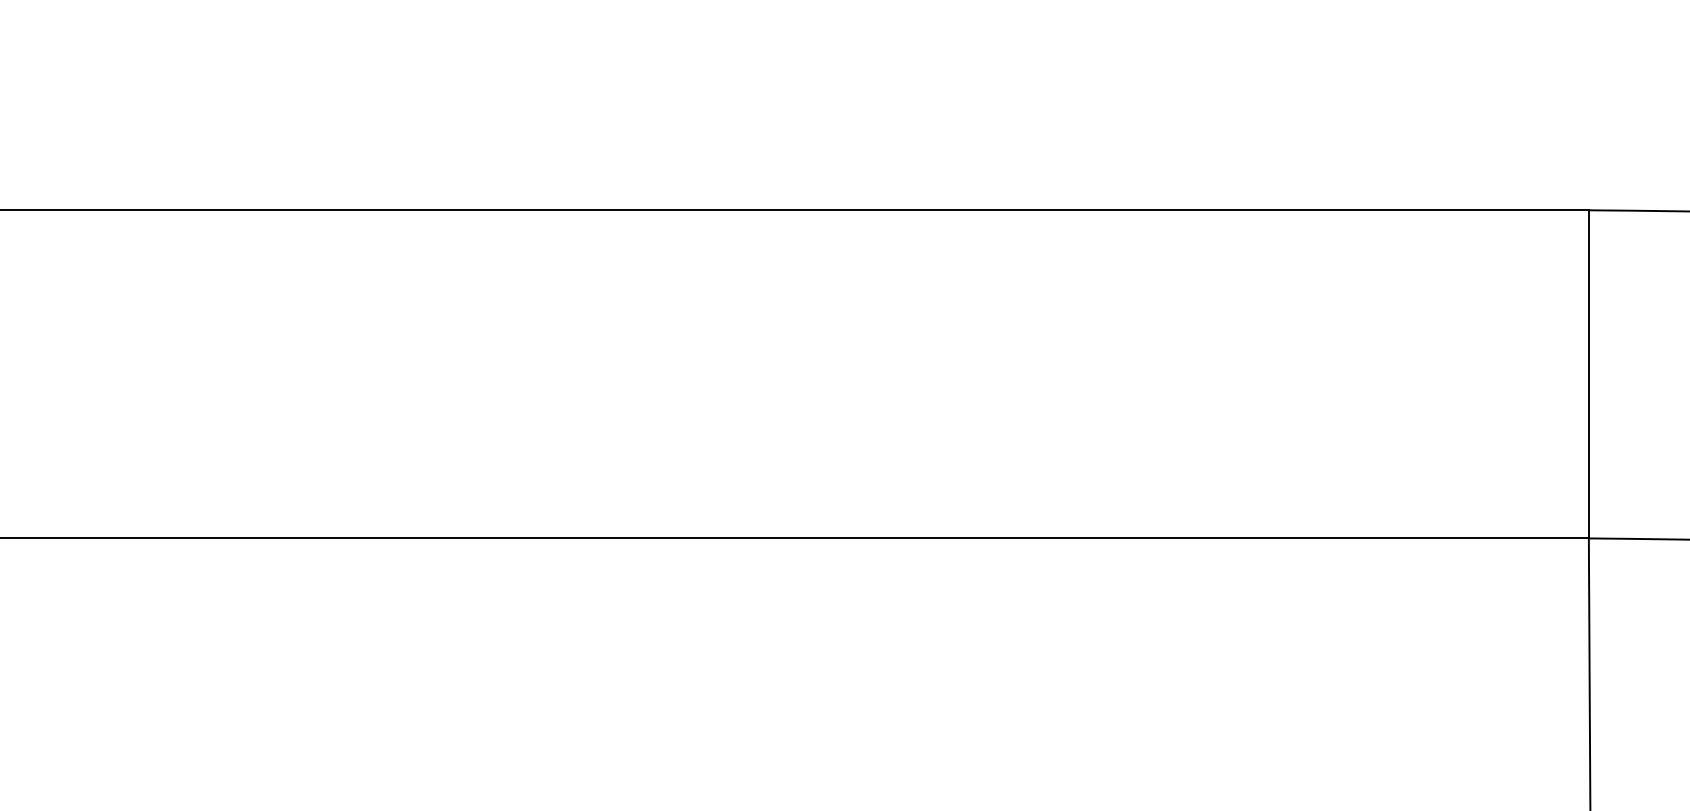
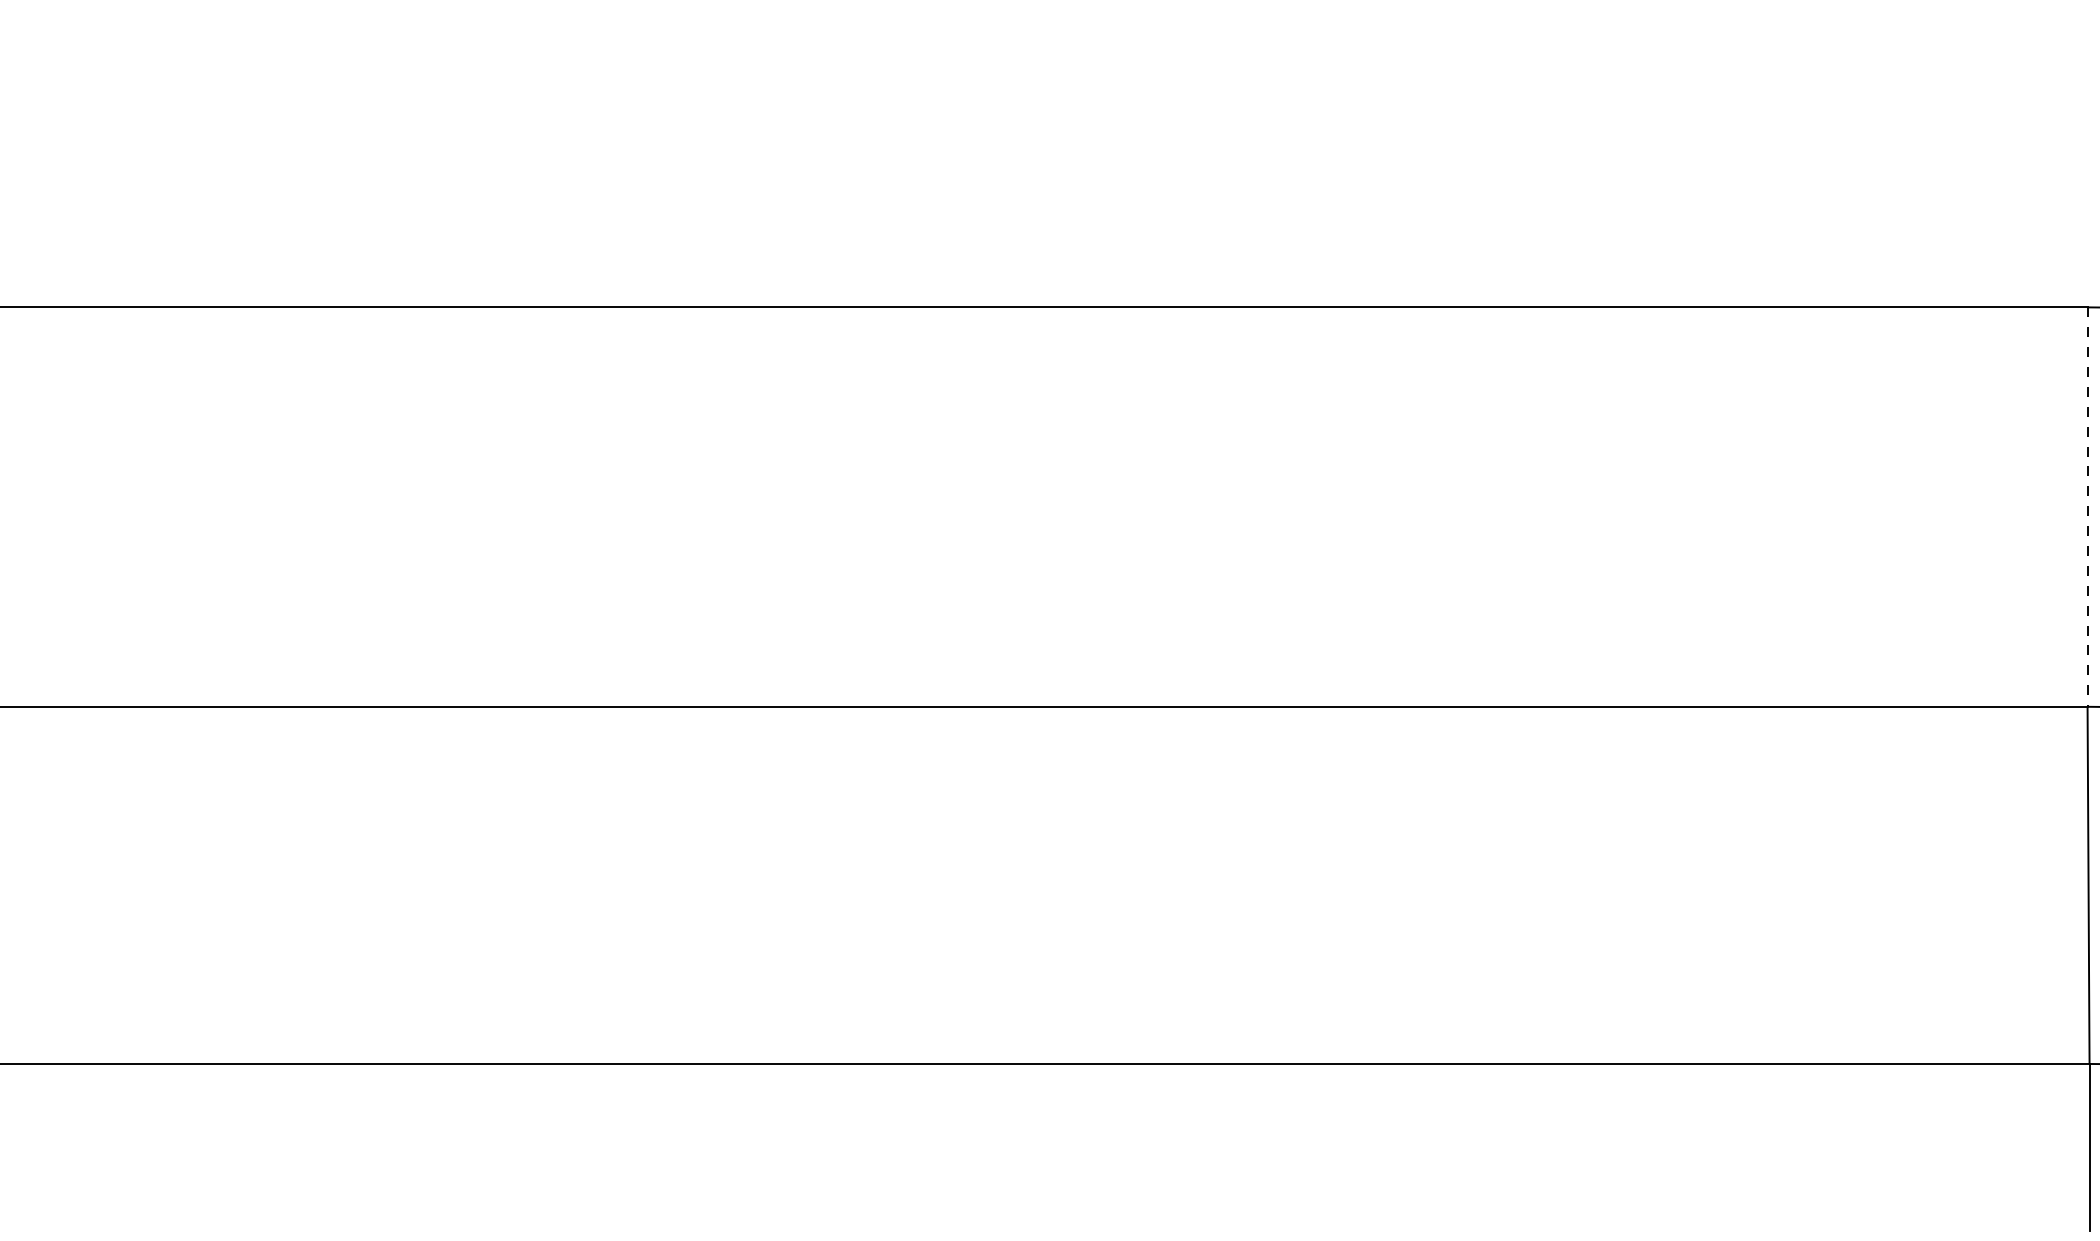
line: (1588, 374) -> (2087, 507), solid -> dashed

